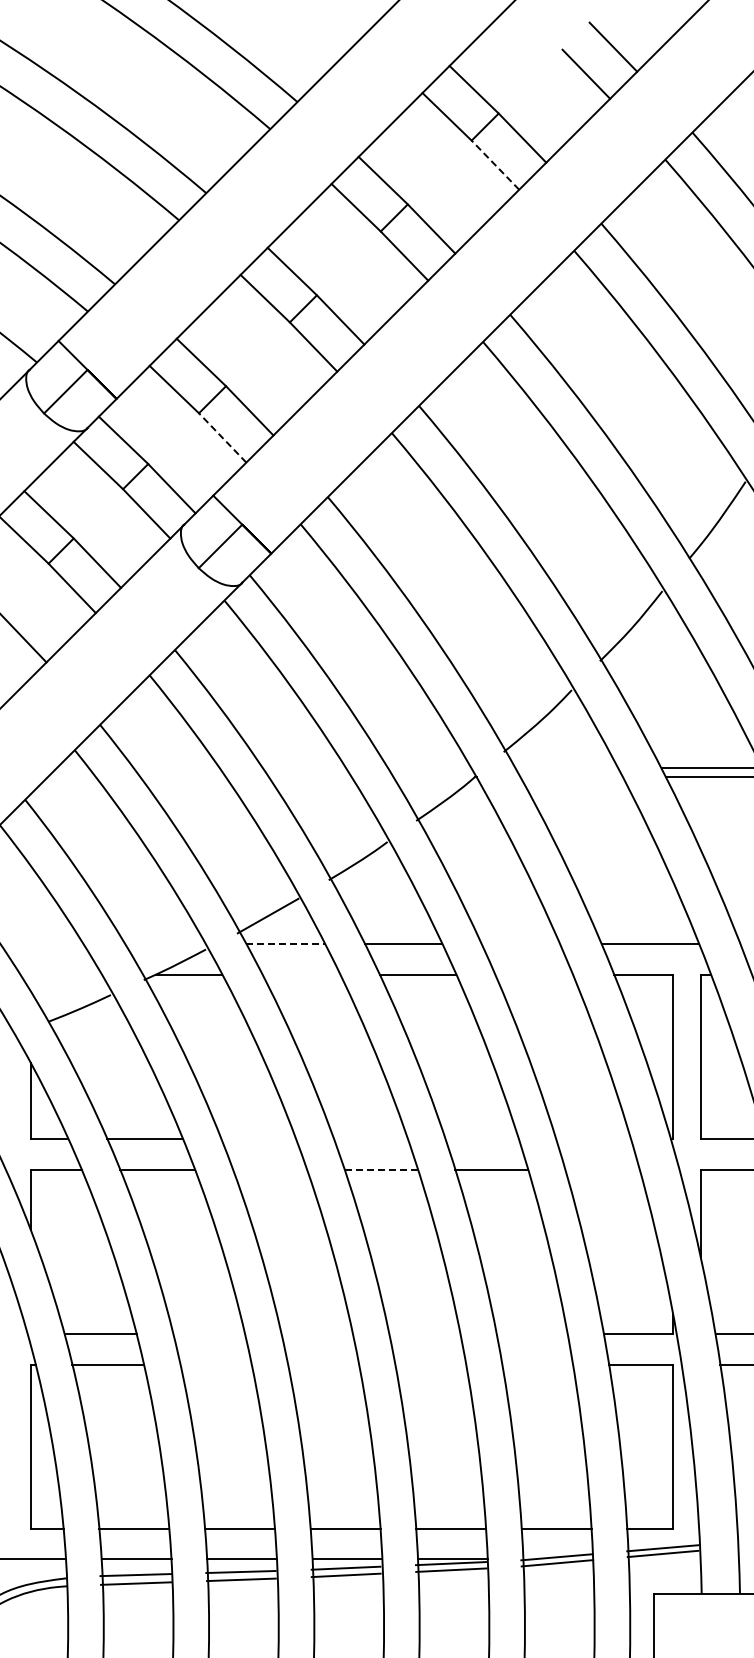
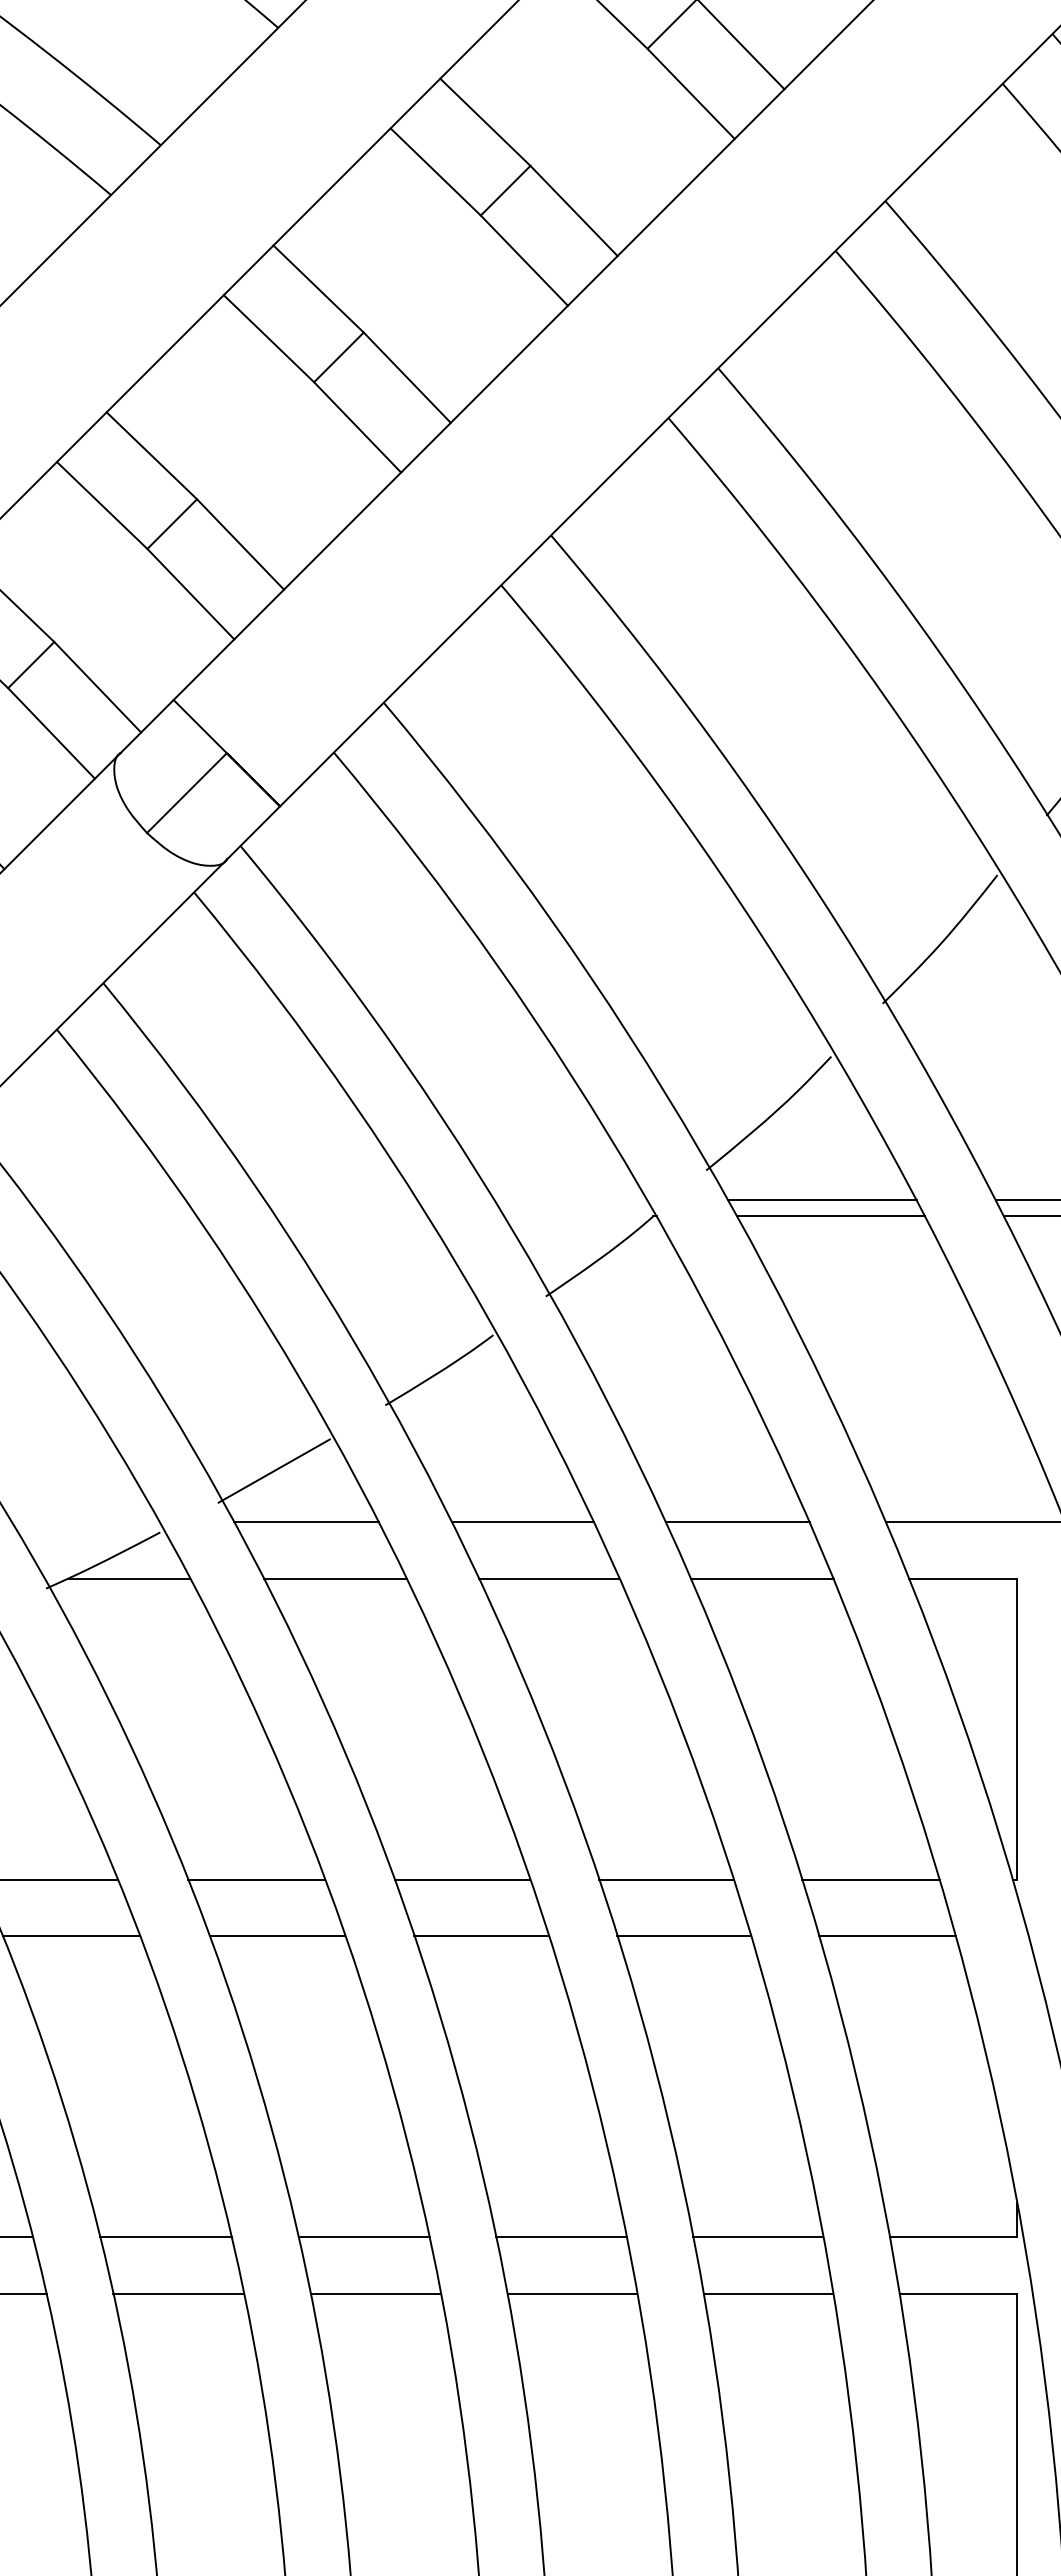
line: (495, 164) -> (691, 92), dashed -> solid
line: (222, 437) -> (190, 593), dashed -> solid
line: (566, 768) -> (821, 1200), added
line: (571, 777) -> (830, 1216), added
line: (286, 944) -> (307, 1523), dashed -> solid
line: (520, 944) -> (737, 1523), added
line: (301, 974) -> (335, 1578), added
line: (534, 974) -> (762, 1578), added
line: (258, 1138) -> (256, 1879), added
line: (370, 1138) -> (461, 1879), added
line: (481, 1138) -> (665, 1879), added
line: (592, 1138) -> (869, 1879), added
line: (269, 1169) -> (276, 1935), added
line: (381, 1169) -> (482, 1935), dashed -> solid
line: (602, 1169) -> (887, 1935), added
line: (208, 1333) -> (164, 2236), added
line: (316, 1333) -> (362, 2236), added
line: (424, 1333) -> (561, 2236), added
line: (531, 1333) -> (757, 2236), added
line: (215, 1364) -> (177, 2293), added
line: (323, 1364) -> (375, 2293), added
line: (430, 1364) -> (572, 2293), added
line: (537, 1364) -> (768, 2293), added

